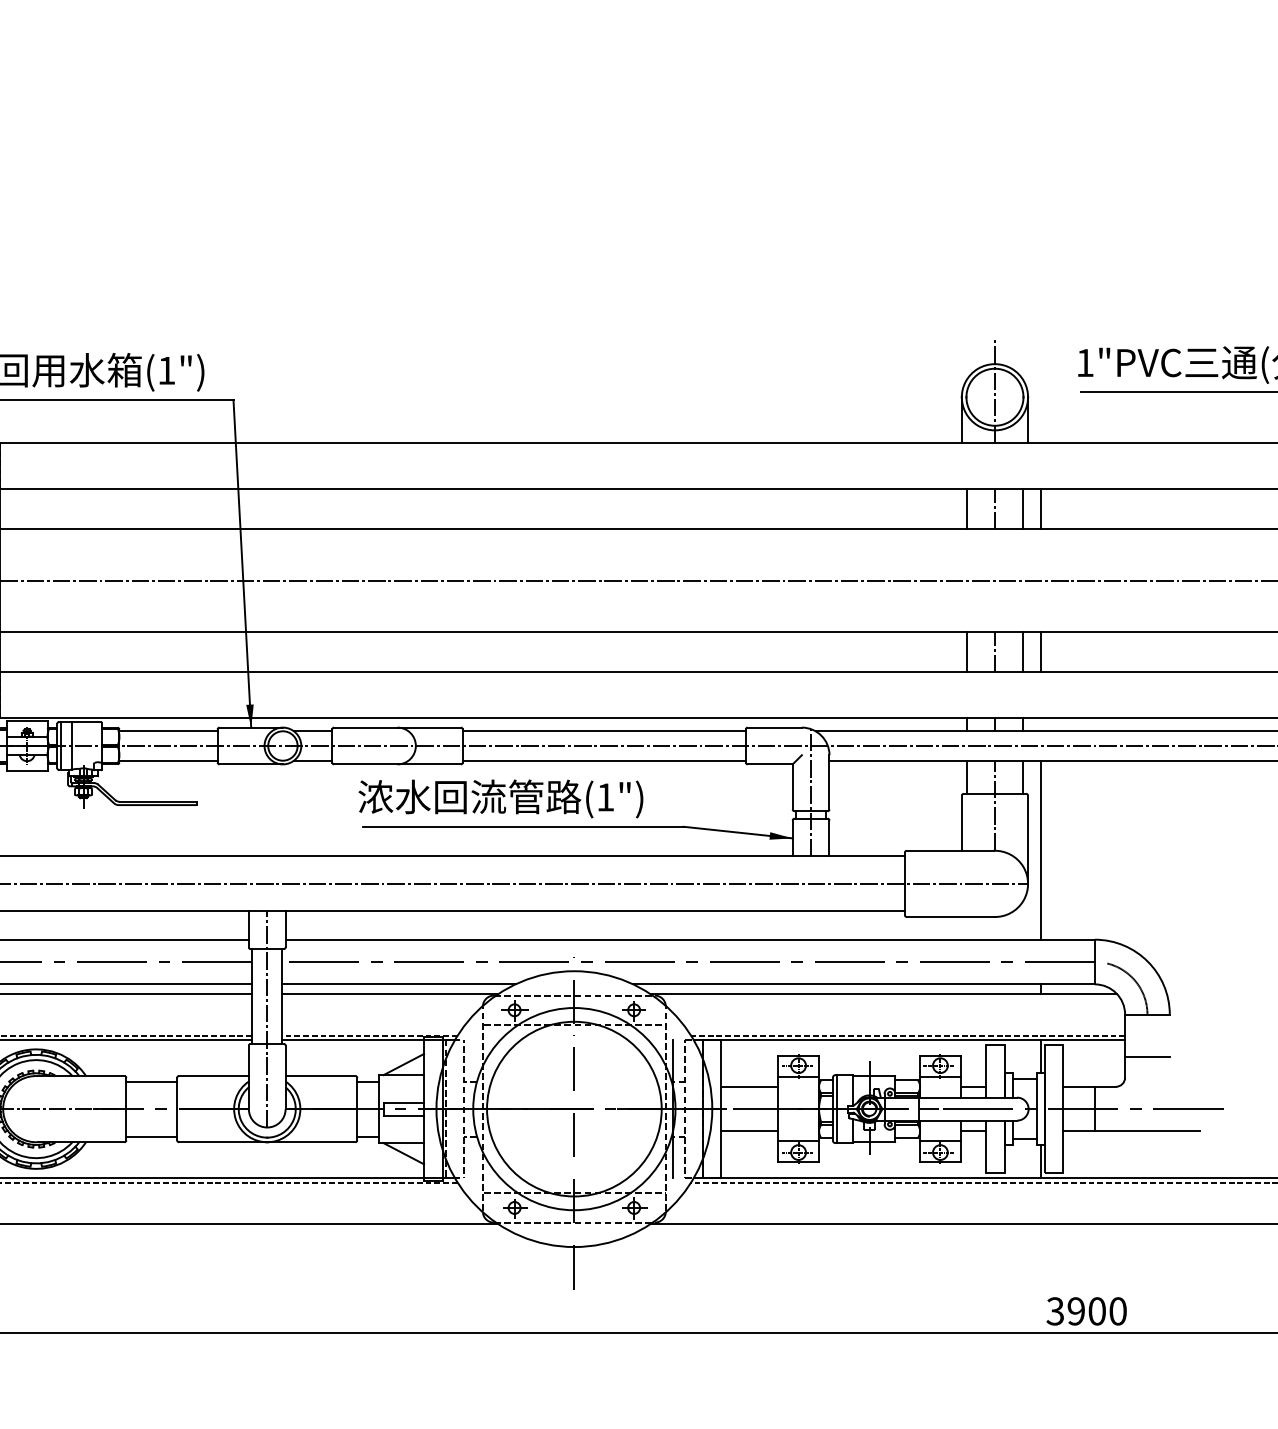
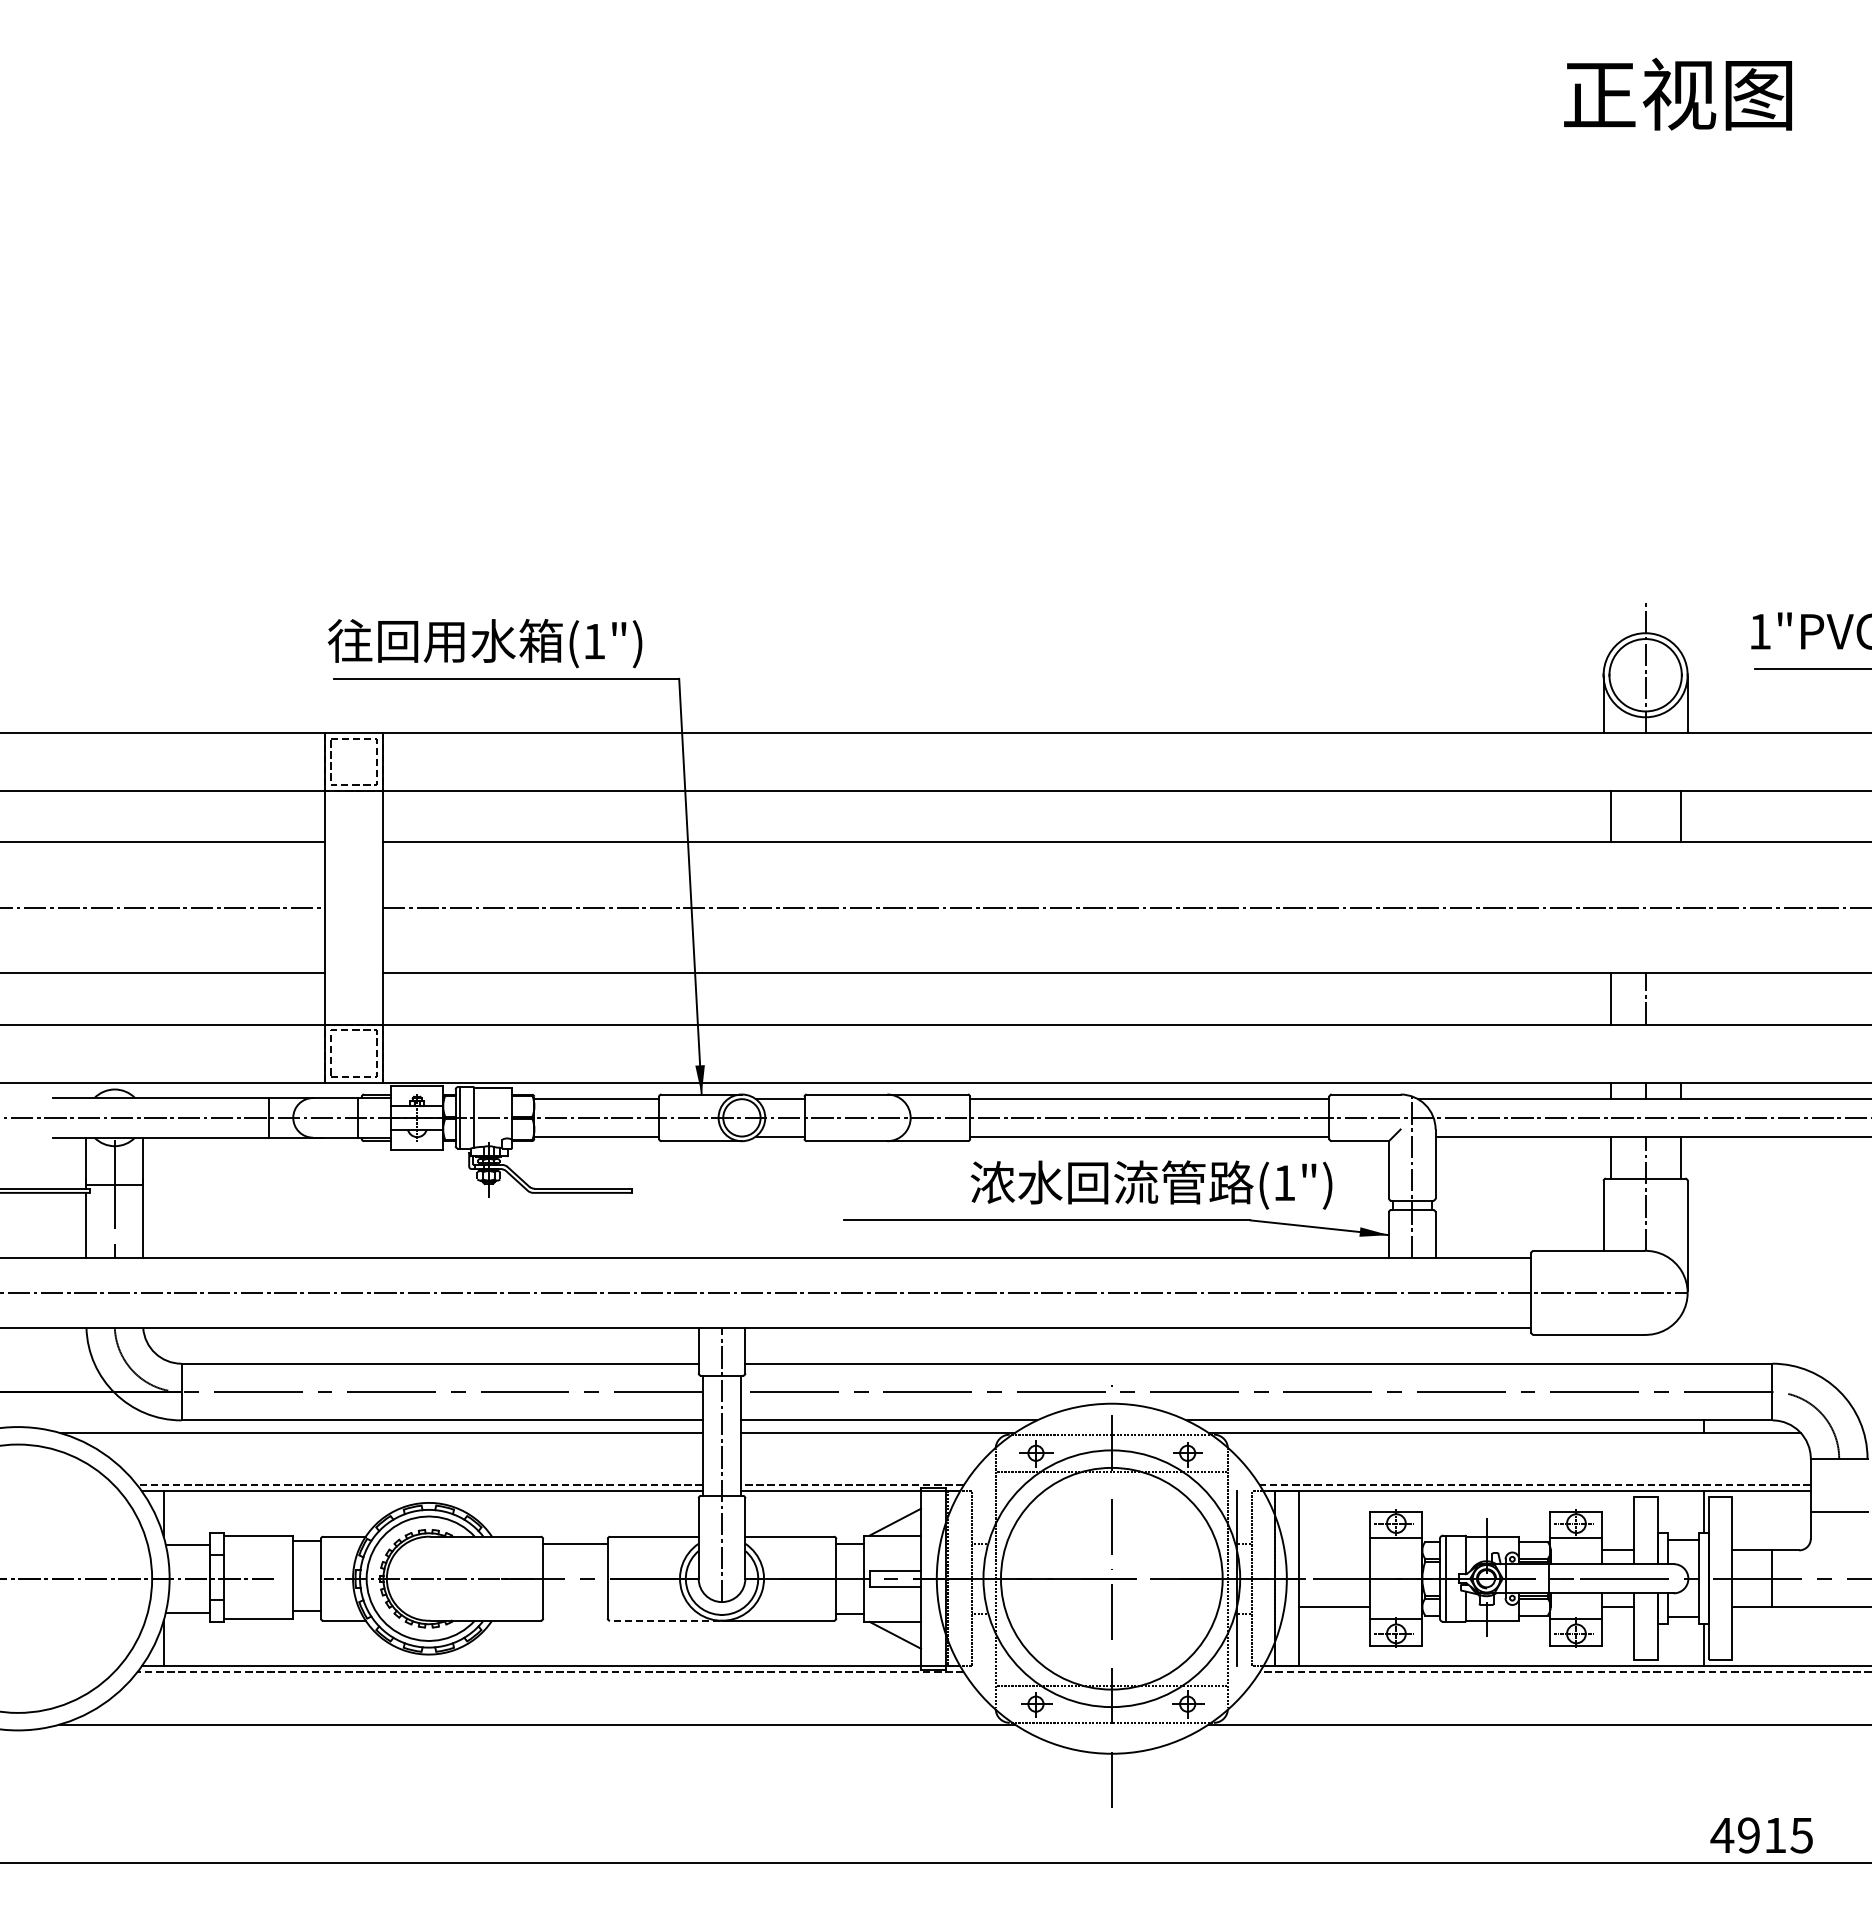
line: (994, 508) -> (1645, 816), removed
line: (1040, 508) -> (1703, 816), removed
line: (1022, 651) -> (1680, 998), removed
line: (1040, 651) -> (1703, 998), removed
text: (500, 798) -> (1151, 1184), moved
line: (1040, 849) -> (1703, 1249), removed
line: (749, 1086) -> (1334, 1550), removed
line: (151, 1136) -> (575, 1613), removed
line: (221, 1142) -> (664, 1620), solid -> dashed
text: (1086, 1311) -> (1761, 1835), 3900 -> 4915

